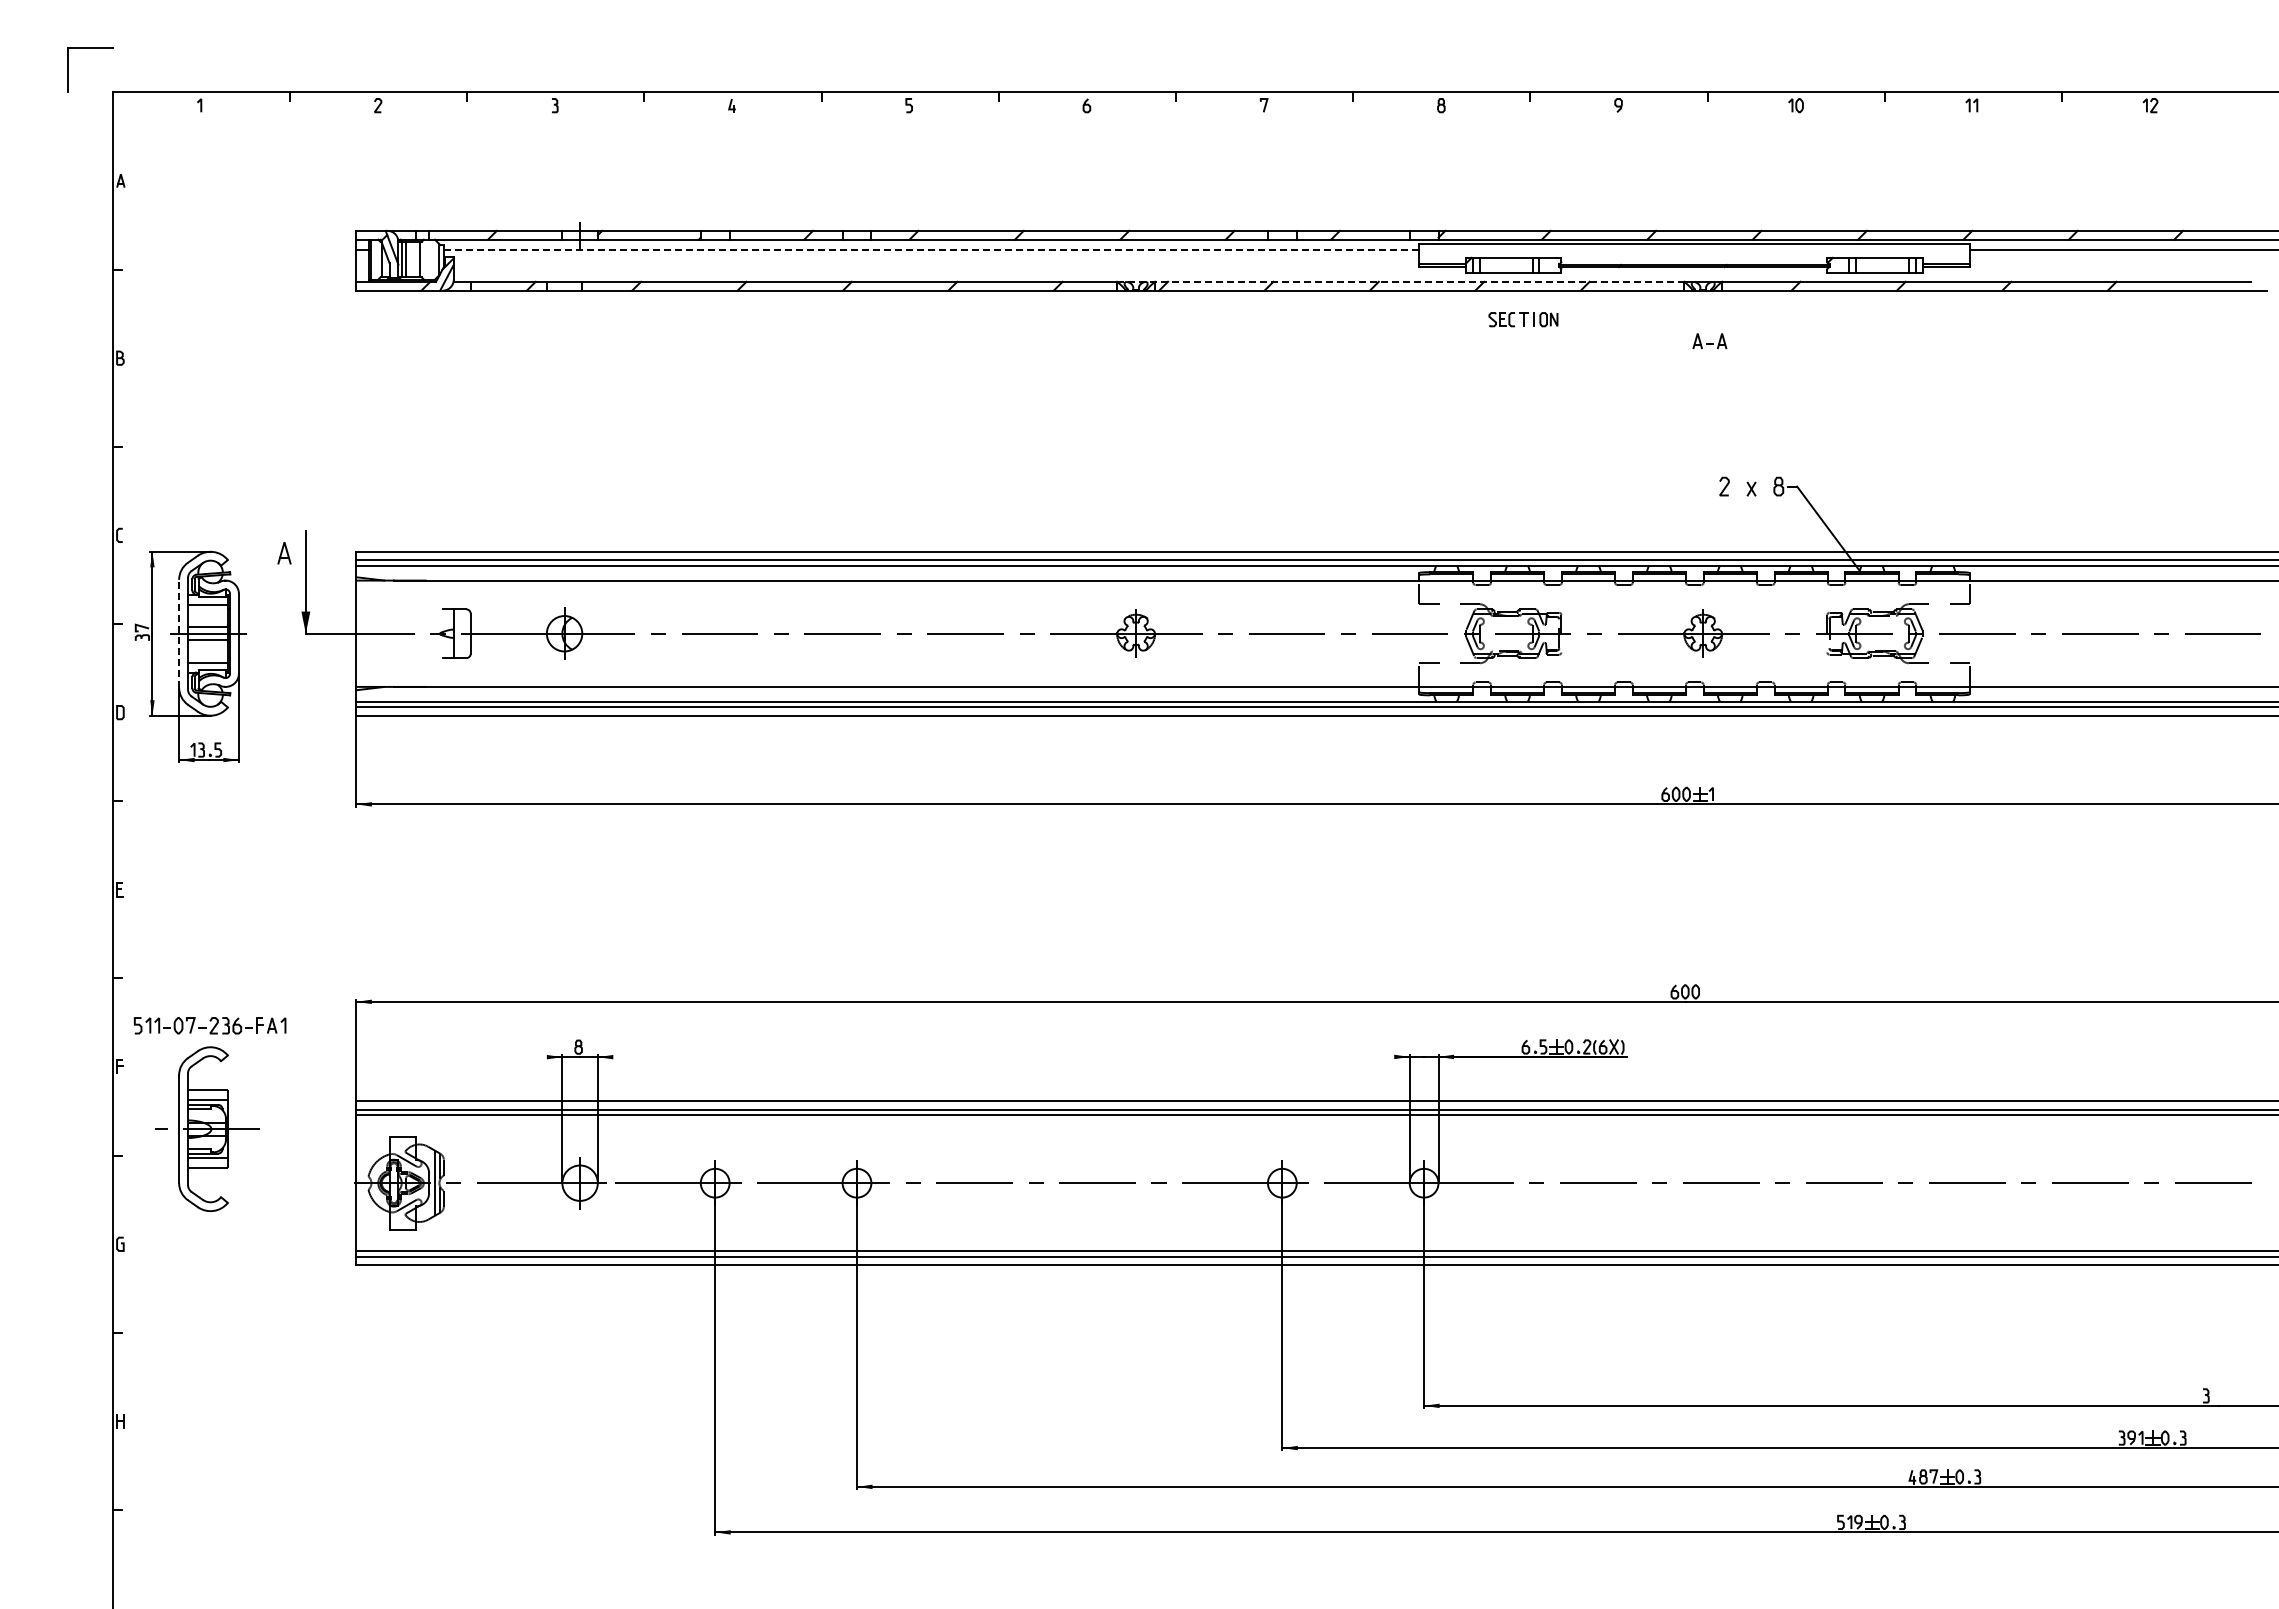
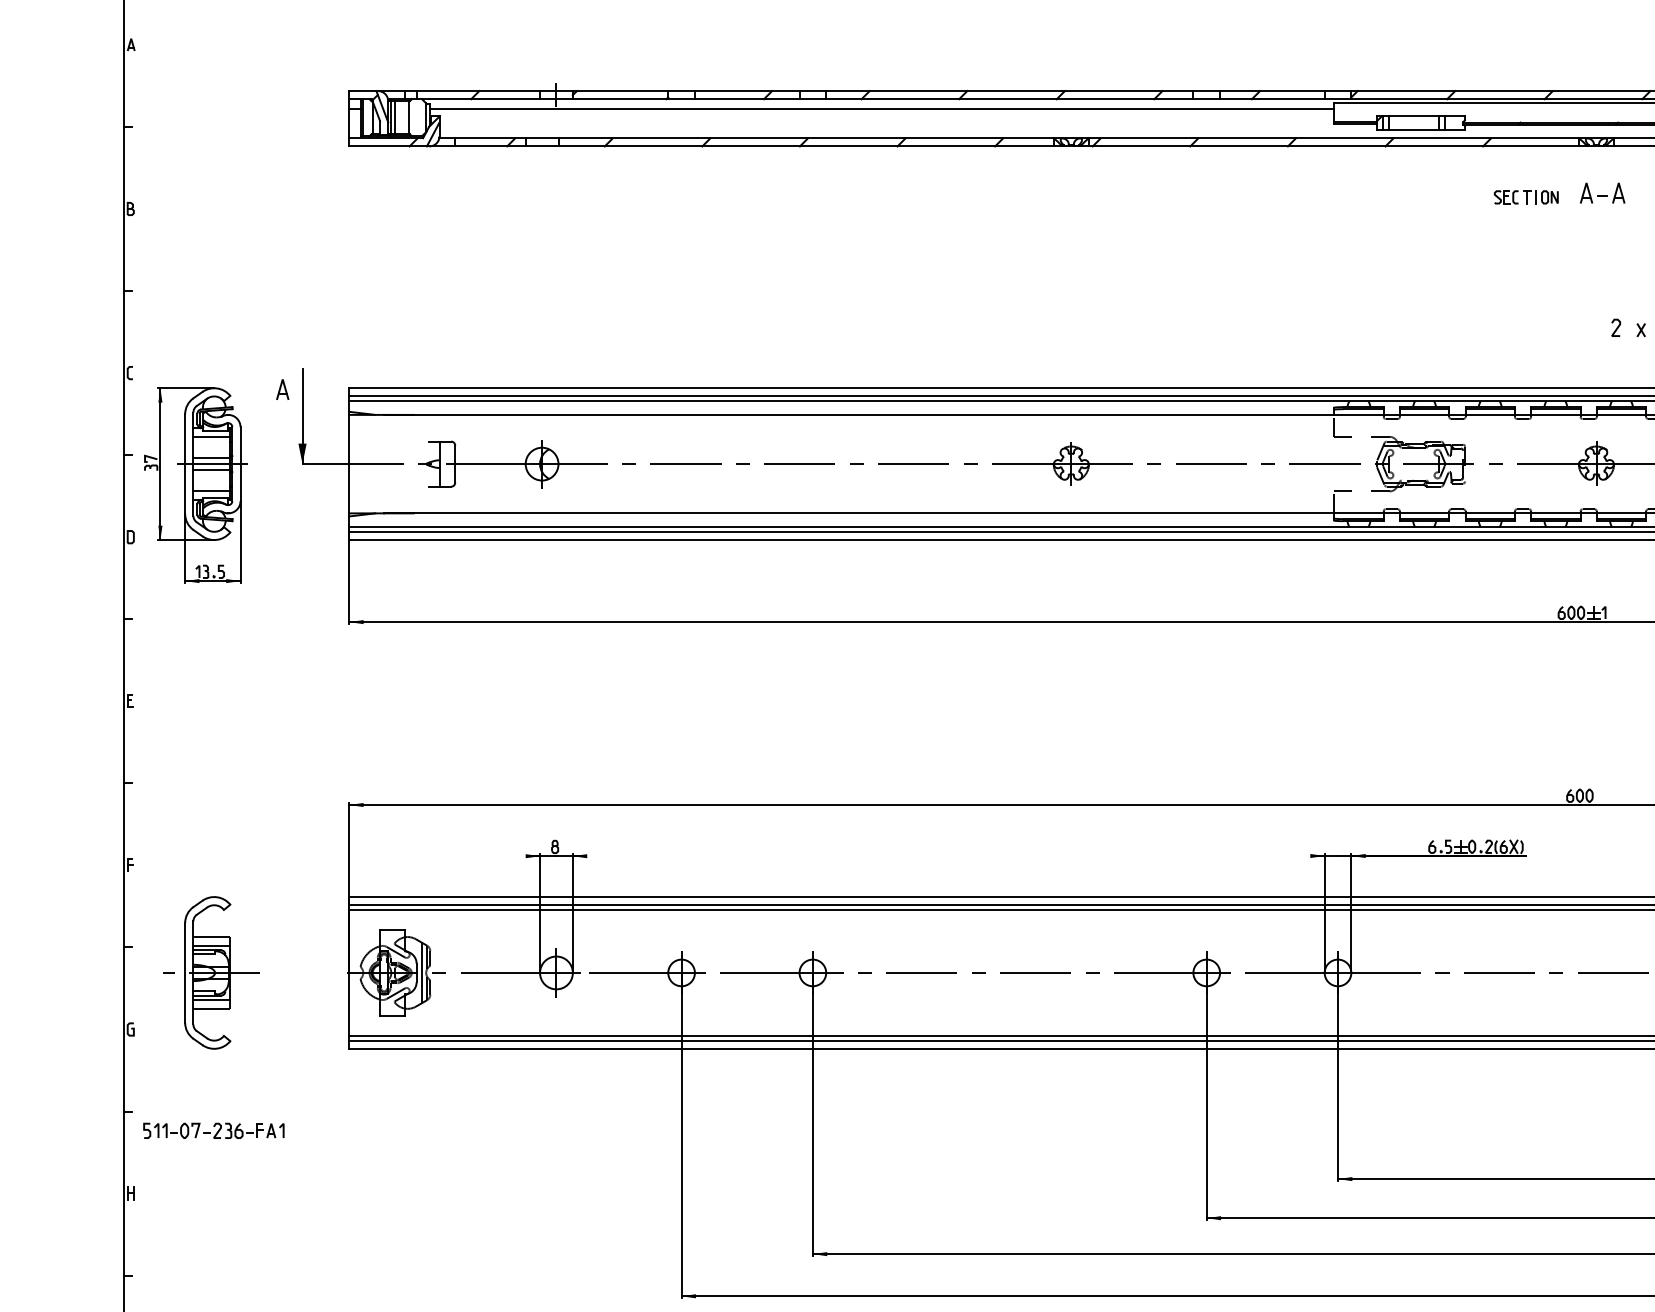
line: (931, 250) -> (881, 109), dashed -> solid
line: (1401, 281) -> (1317, 137), dashed -> solid
part: (1523, 319) -> (1526, 197), moved
part: (1709, 341) -> (1602, 193), size x1.43
line: (179, 633) -> (185, 463), dashed -> solid
part: (209, 1025) -> (213, 1130), moved
part: (207, 1129) -> (211, 973), moved

